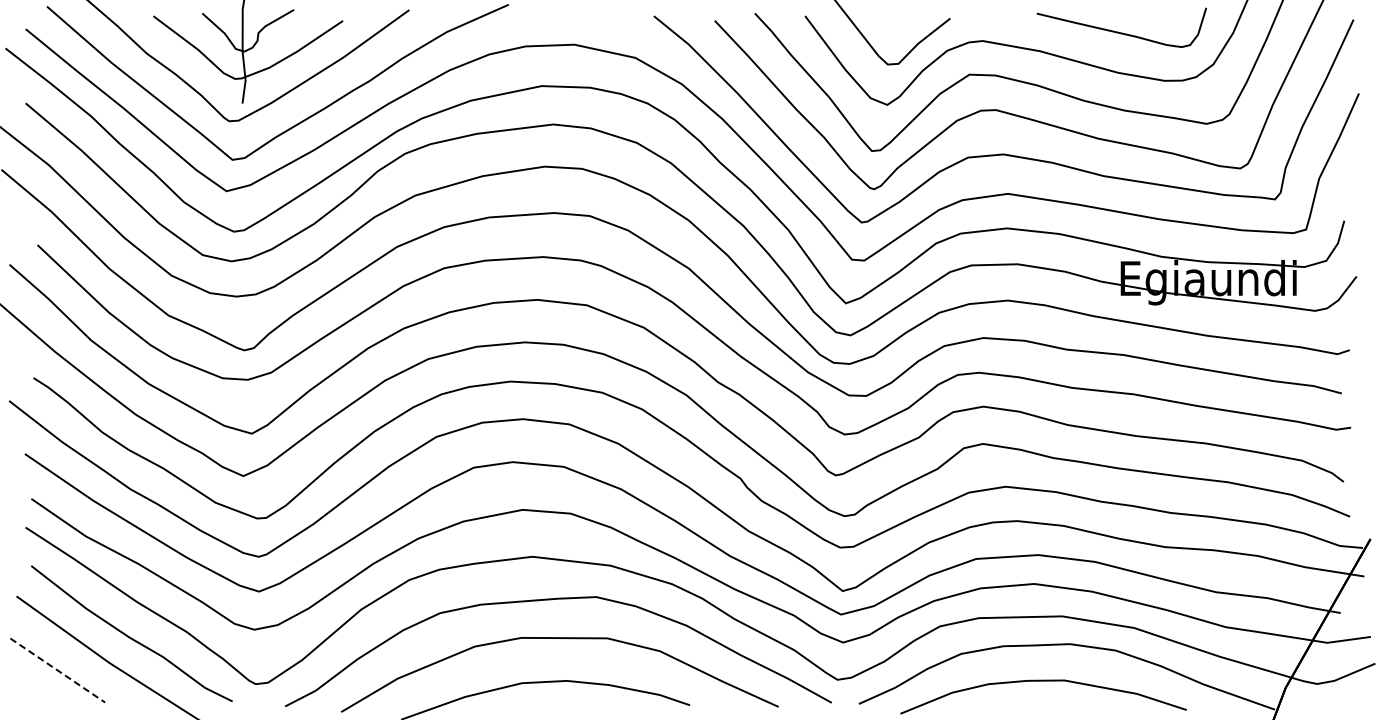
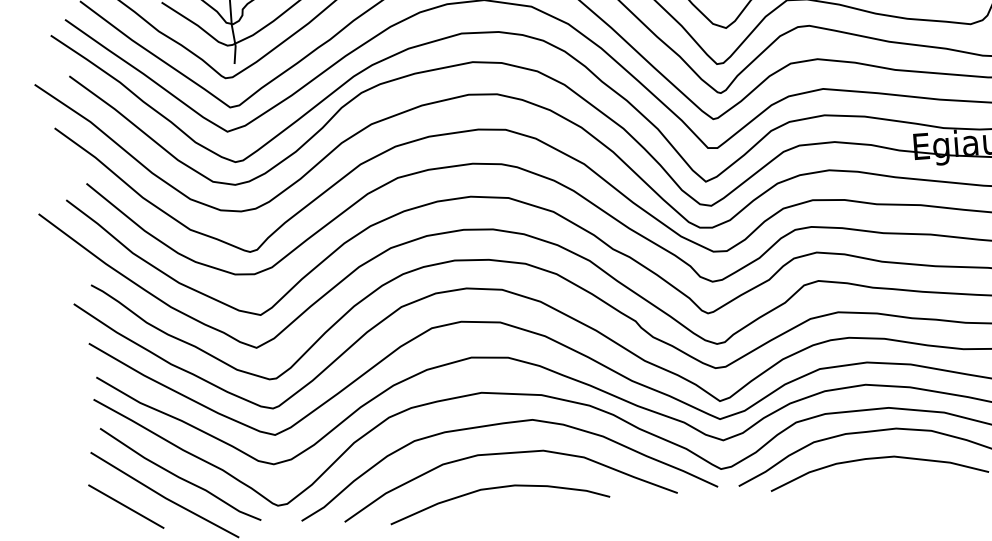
line: (58, 670) -> (126, 506), dashed -> solid

